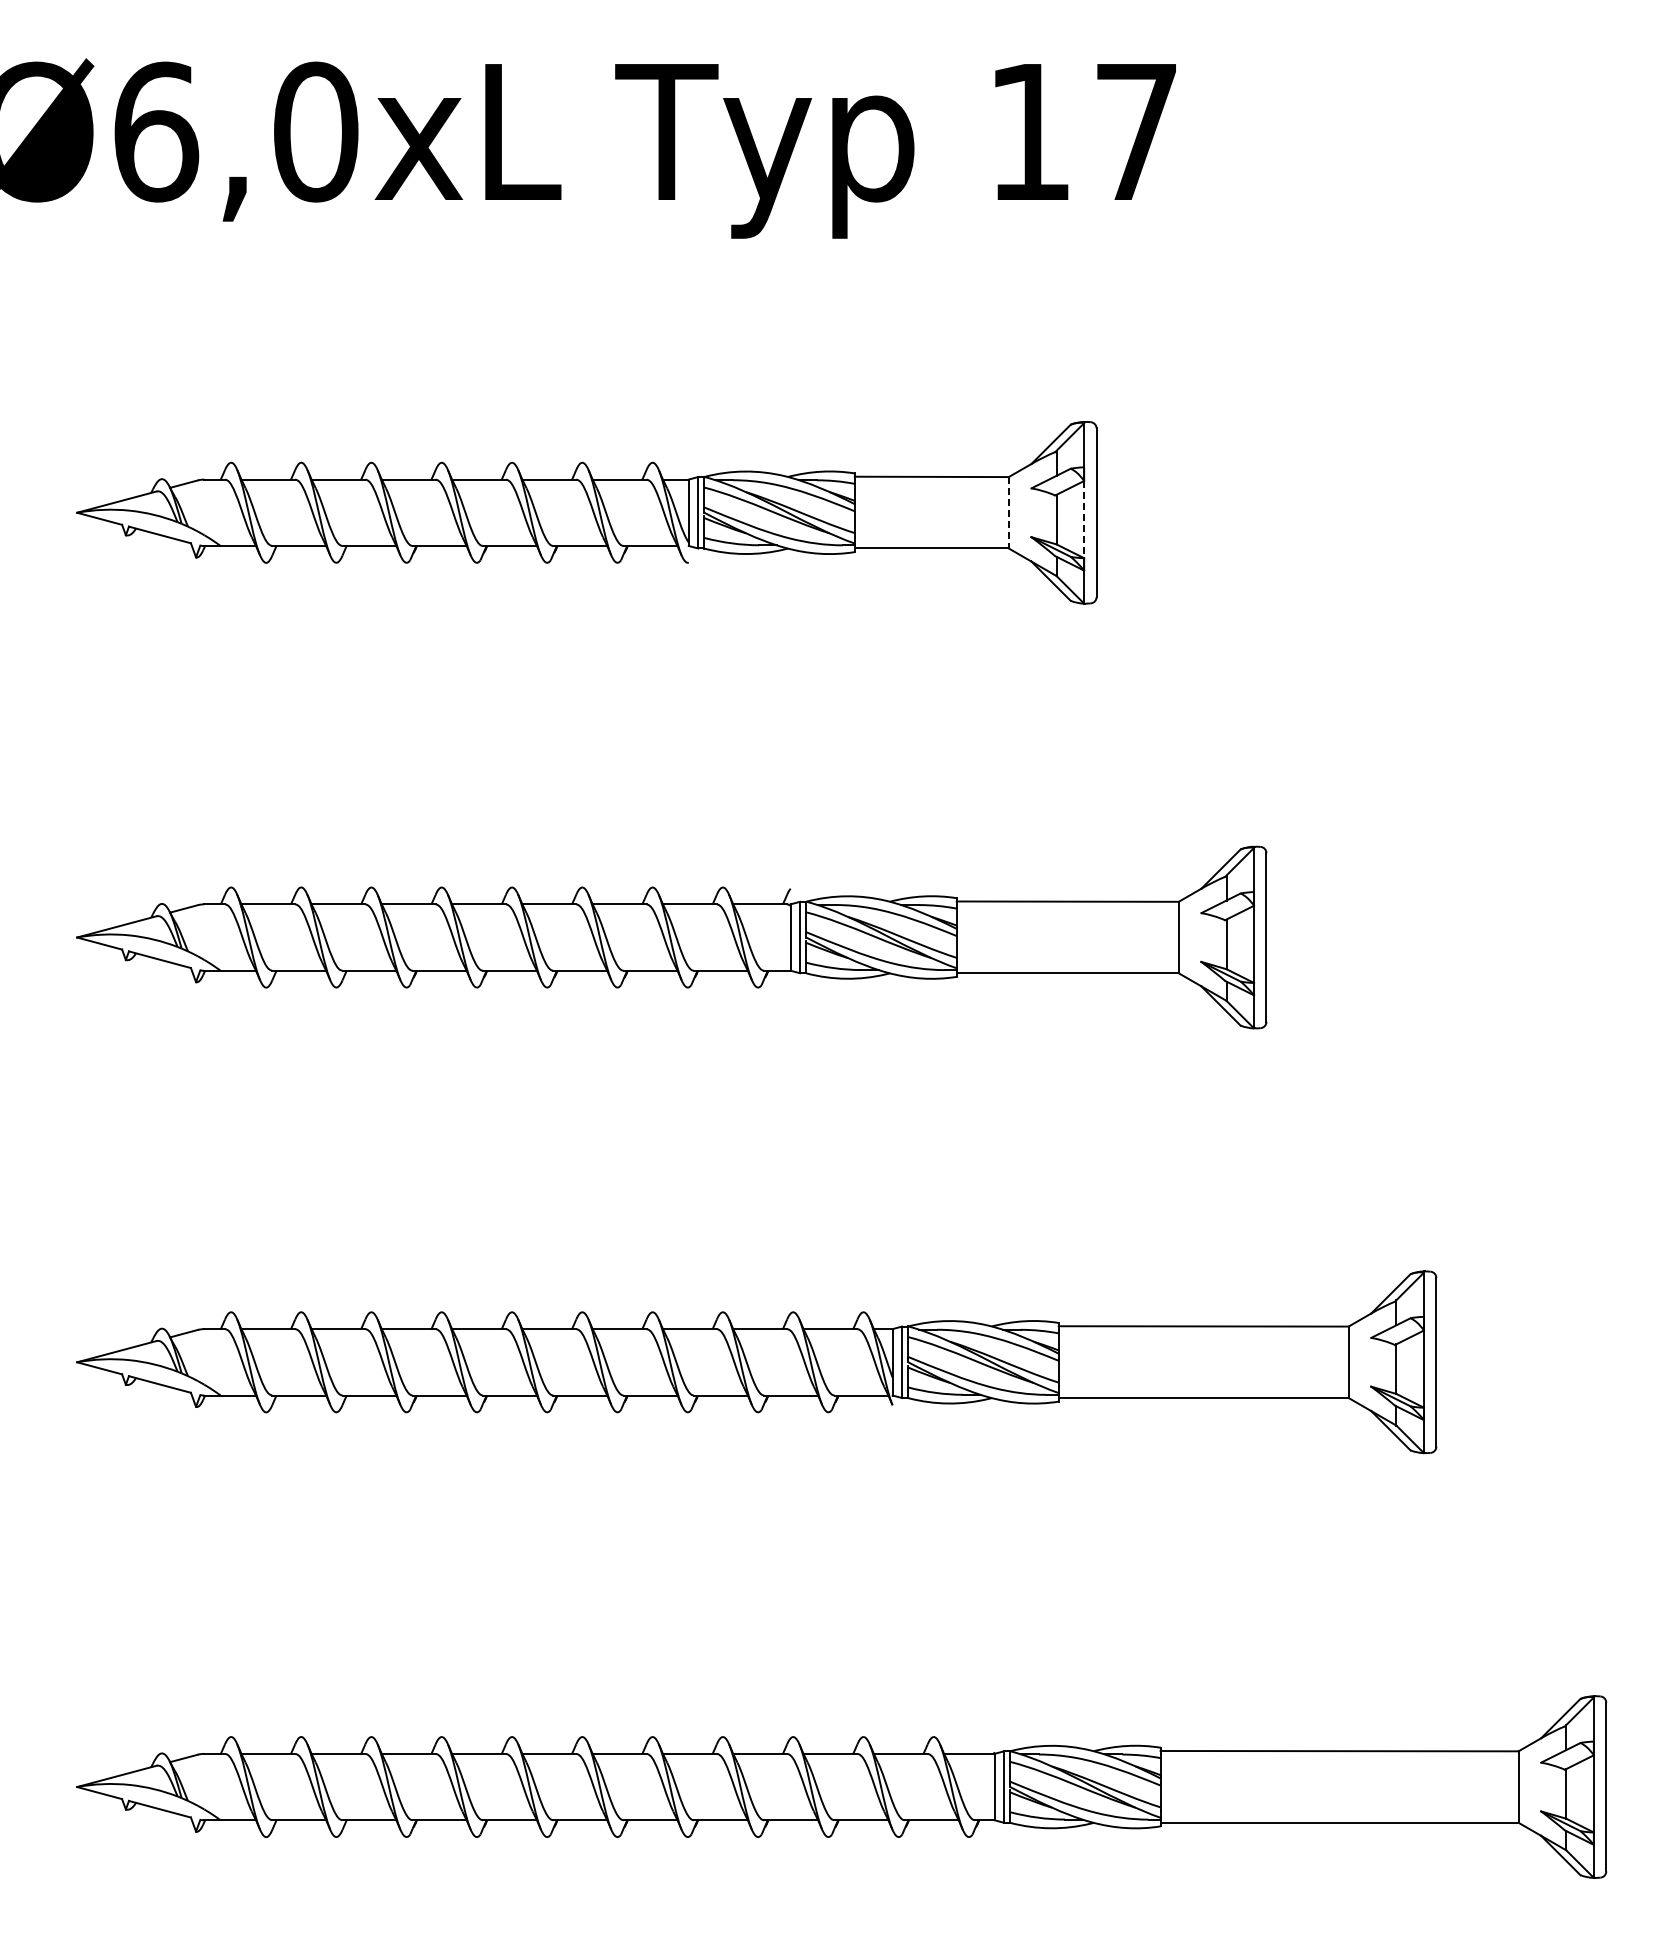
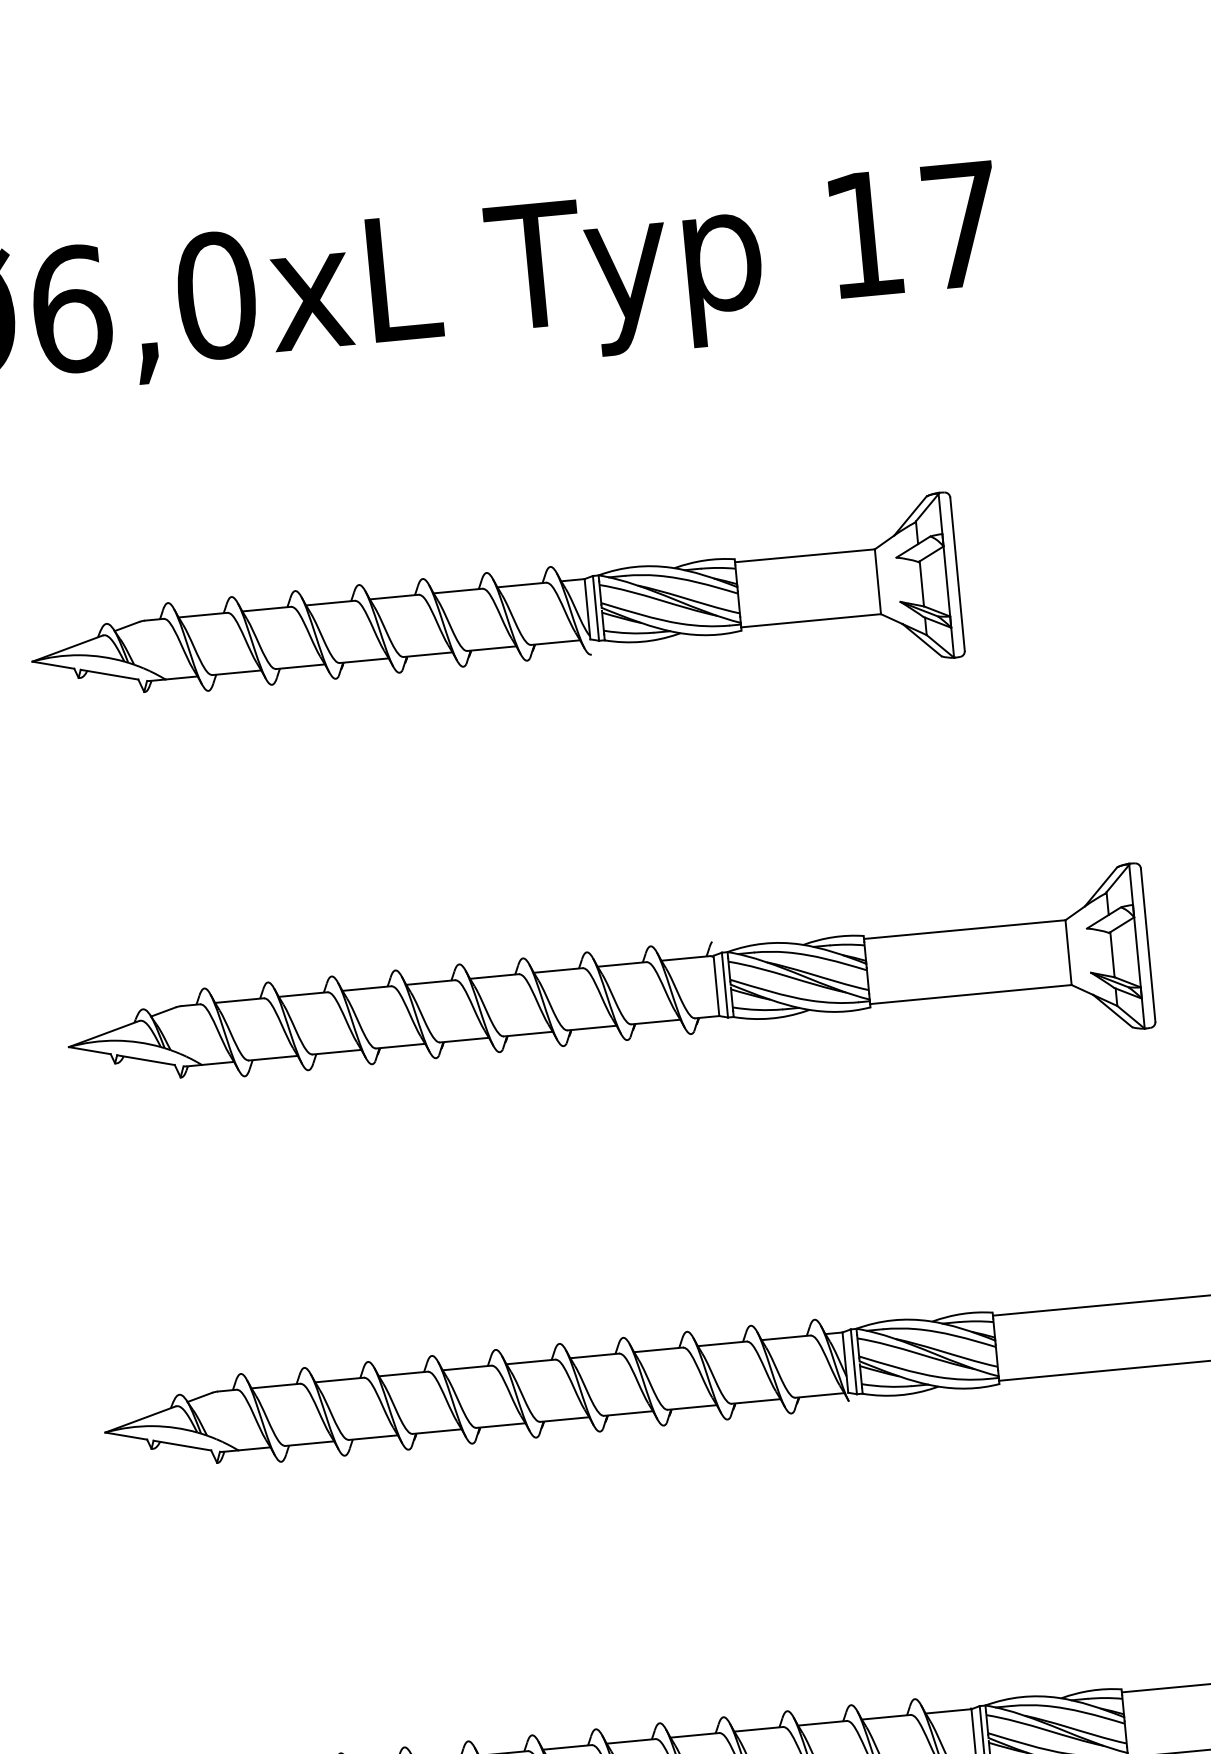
line: (1008, 512) -> (877, 581), dashed -> solid
line: (1084, 519) -> (947, 581), dashed -> solid

